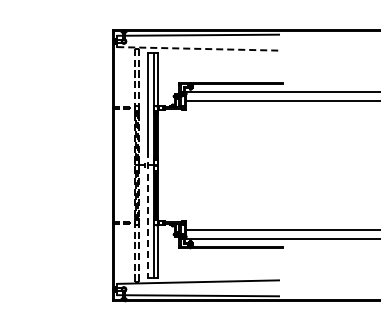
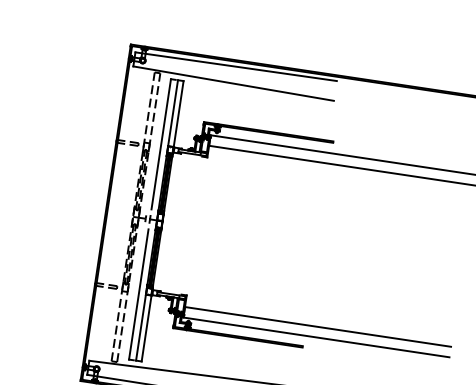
line: (198, 48) -> (234, 83), dashed -> solid
line: (148, 226) -> (138, 295), dashed -> solid

